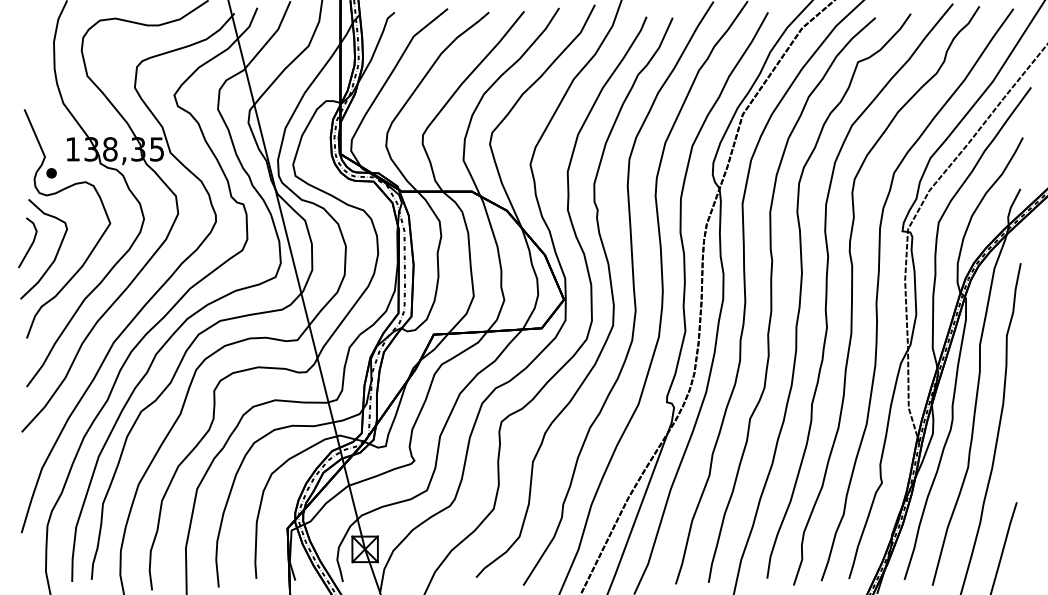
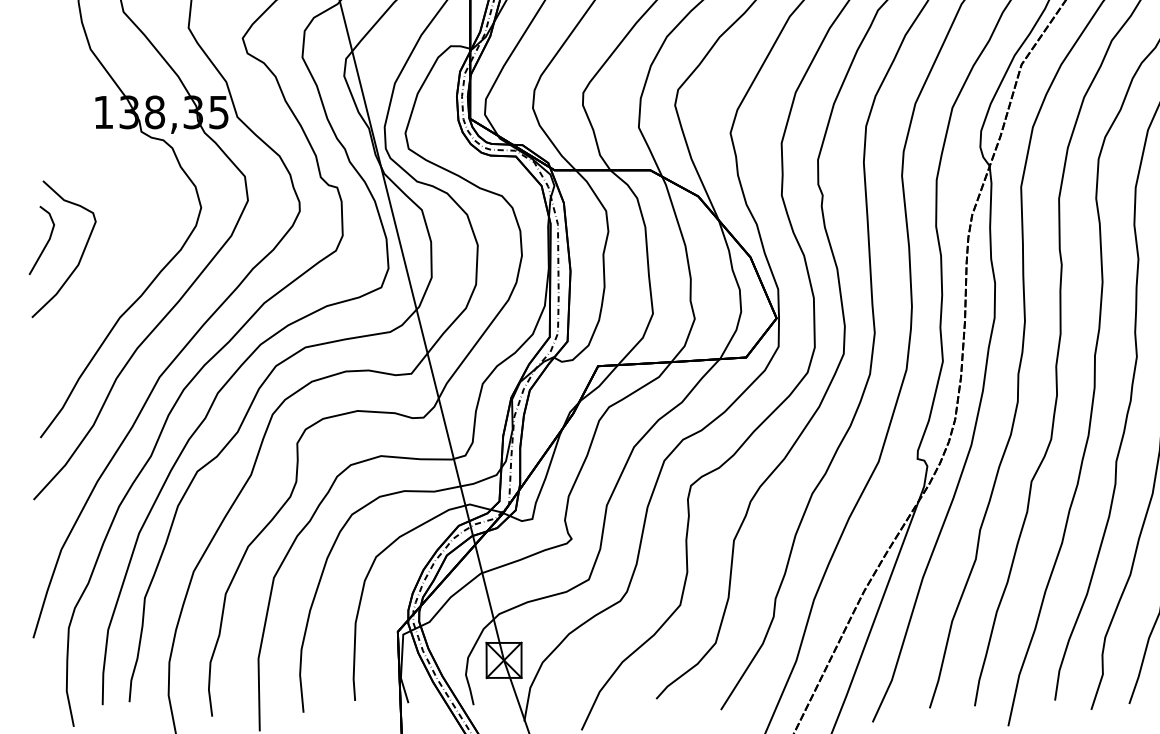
part: (55, 194) -> (79, 174), removed

